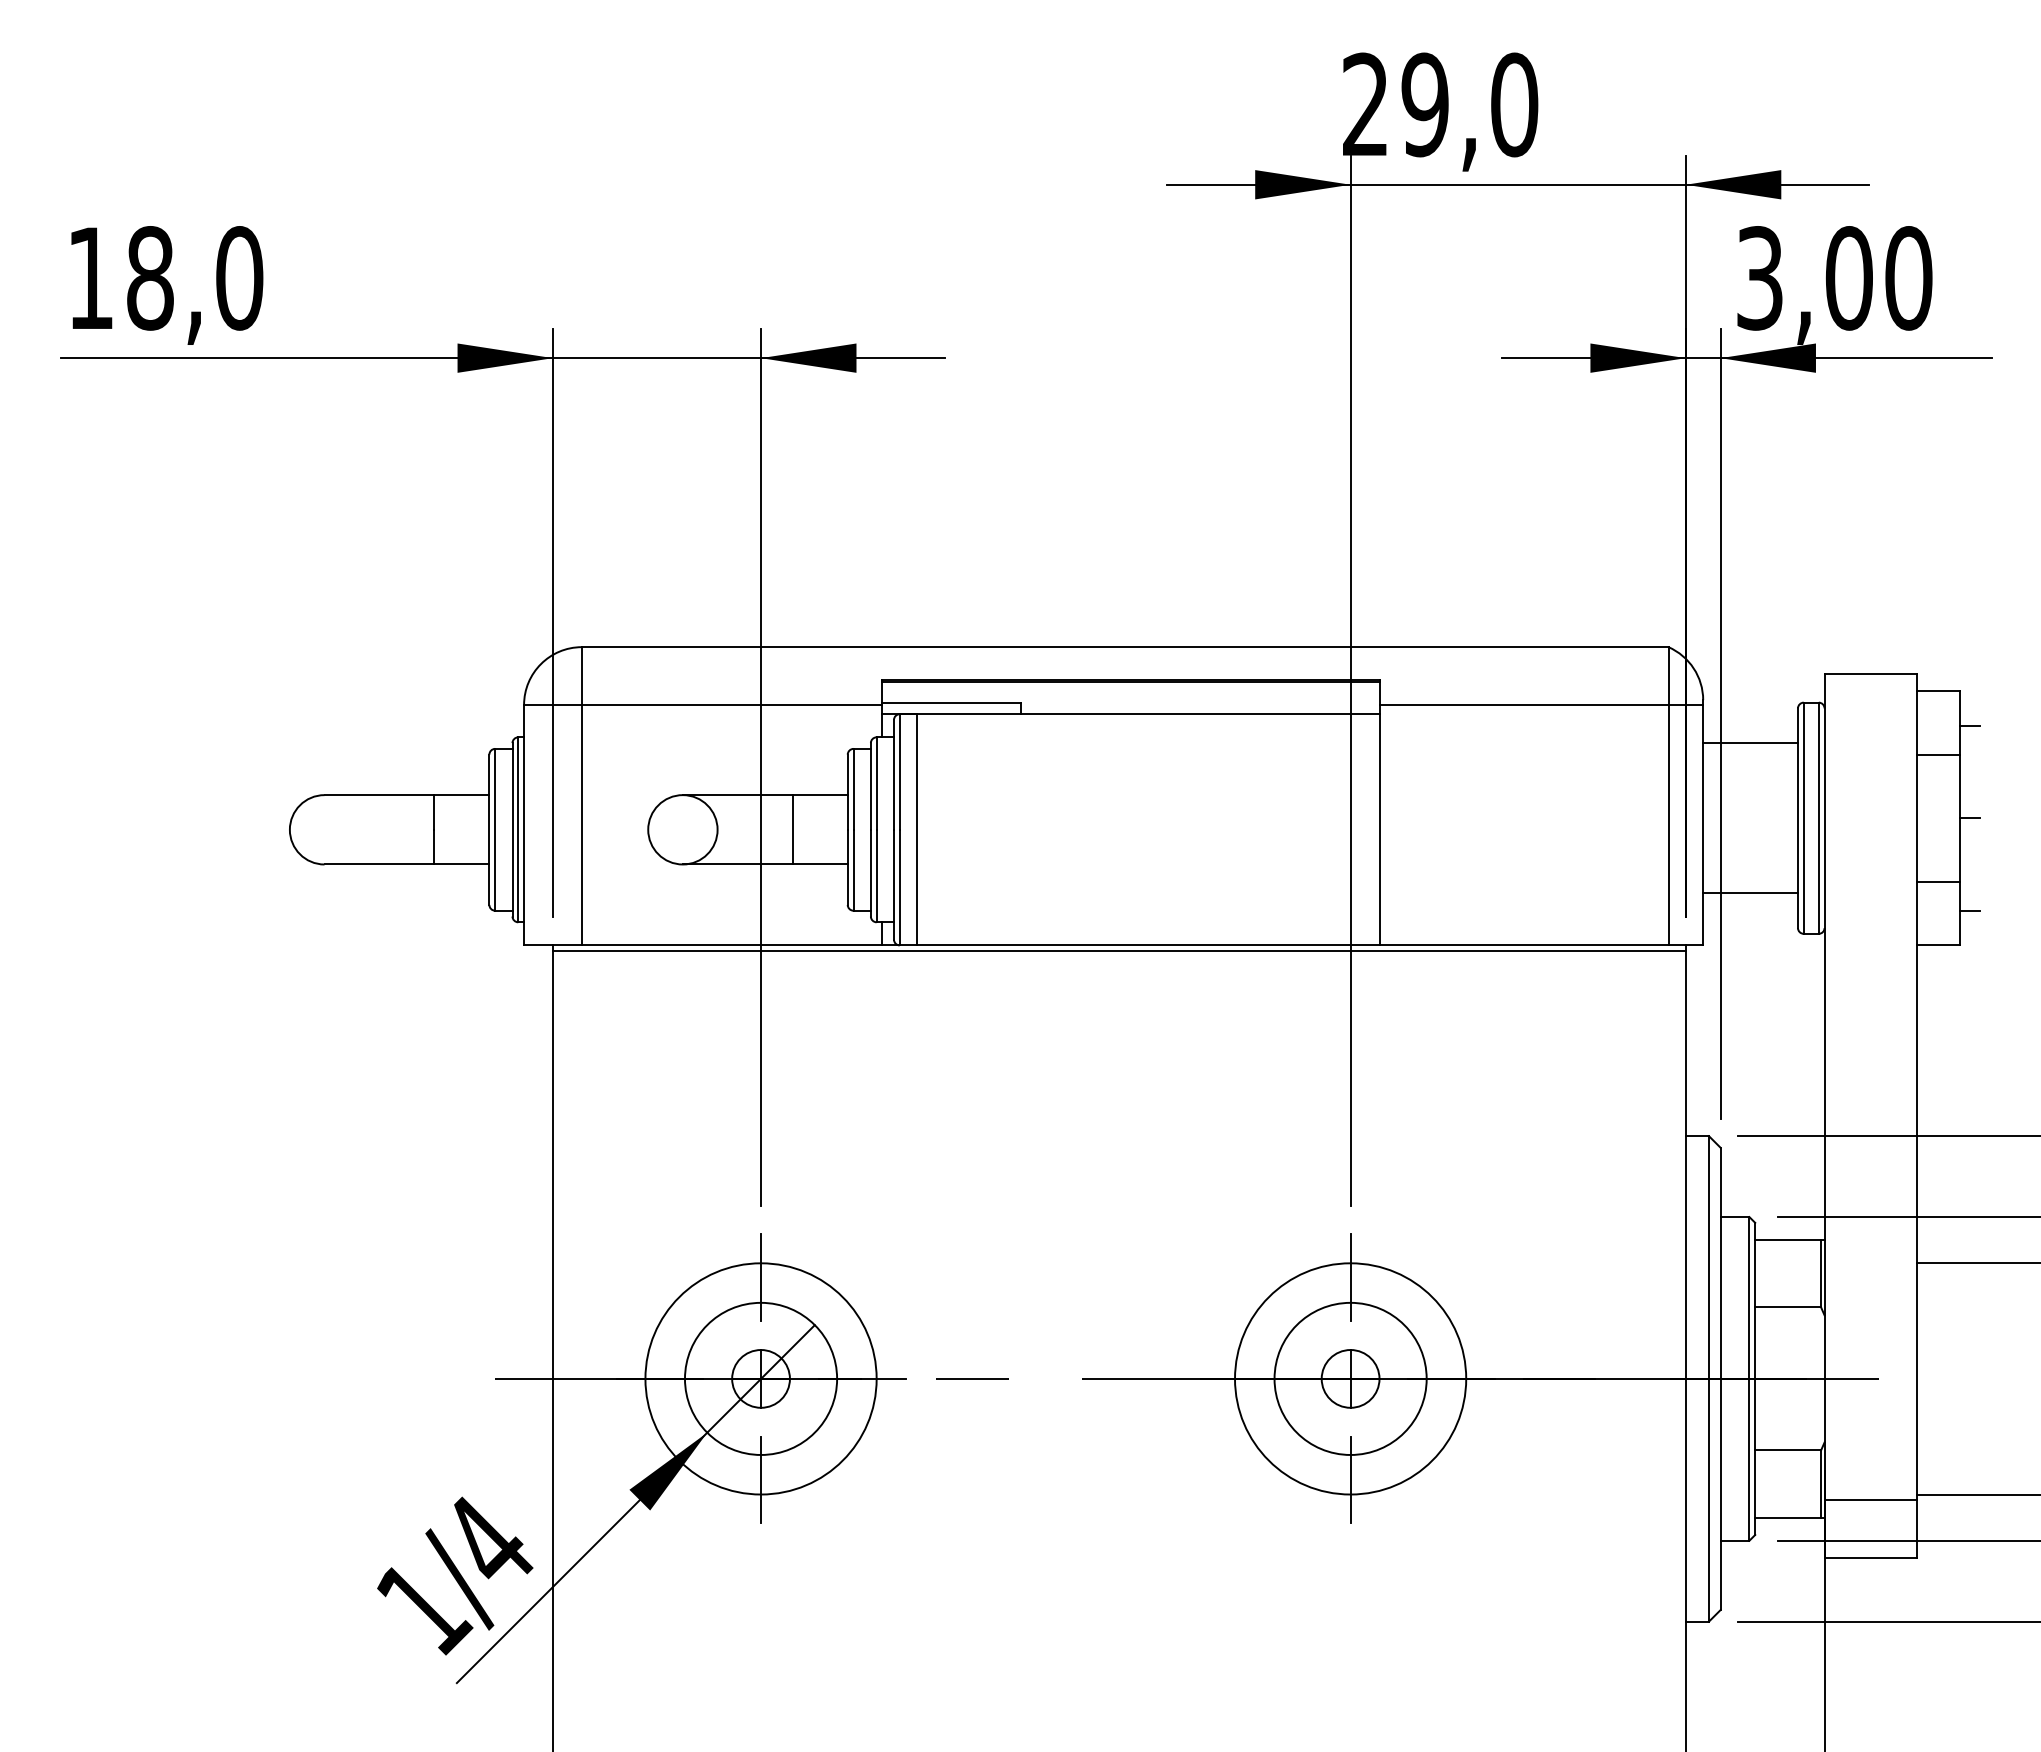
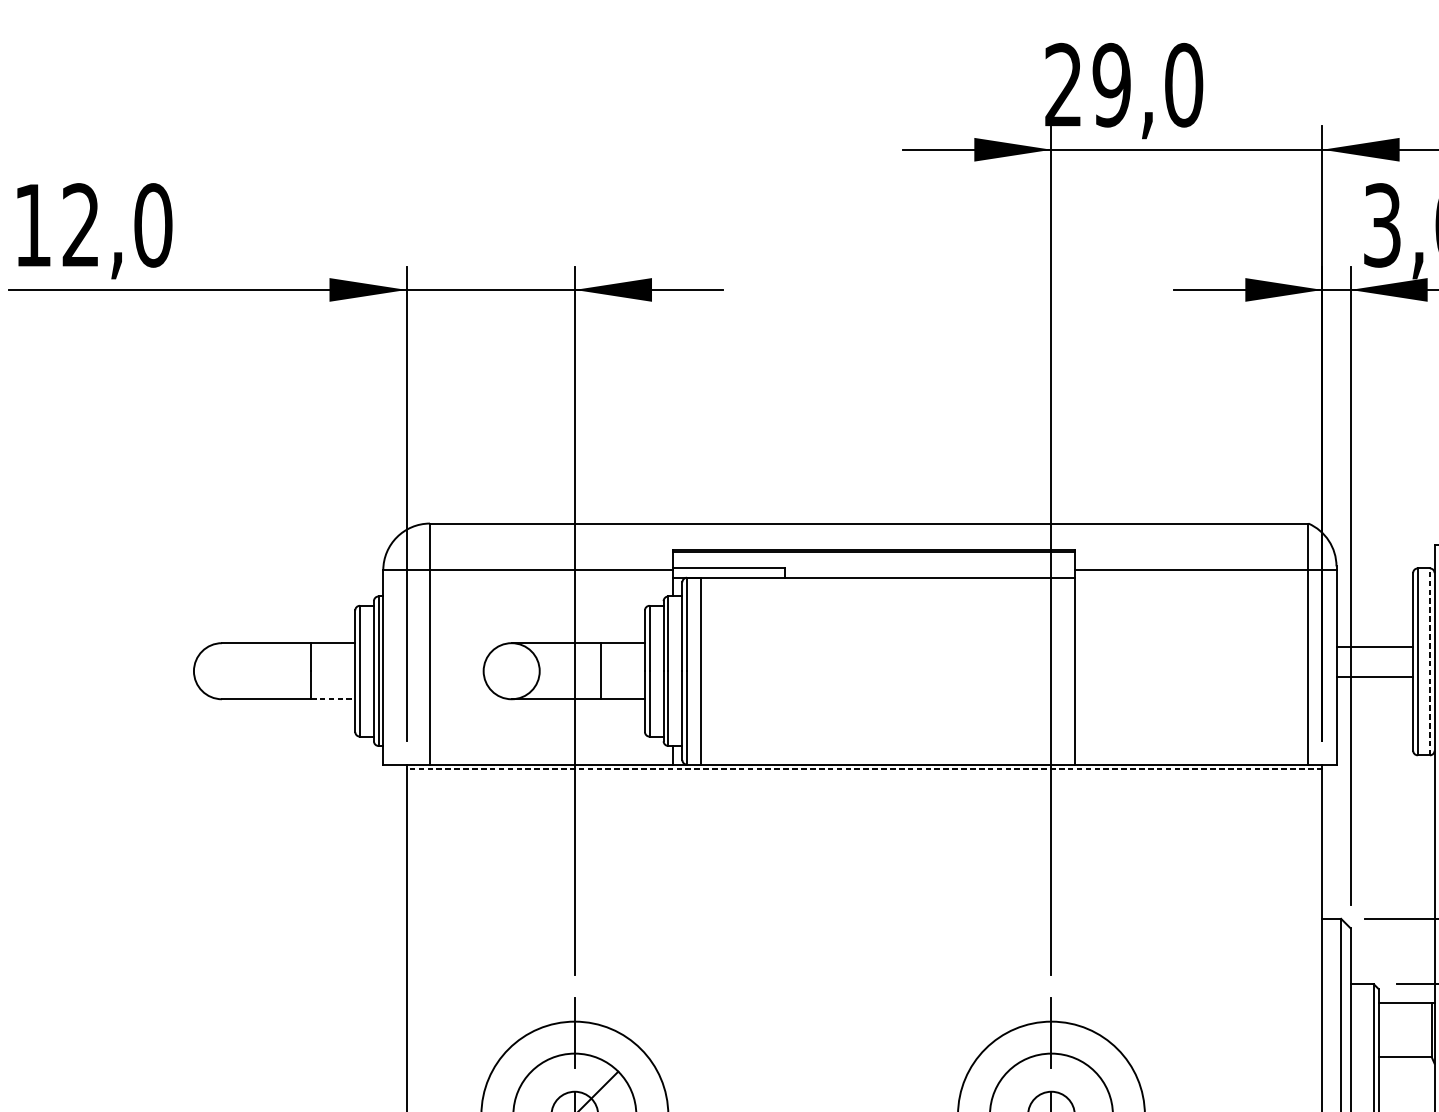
text: (150, 278) -> (81, 225), 18,0 -> 12,0
line: (1750, 743) -> (1374, 647), moved
line: (1818, 818) -> (1429, 662), solid -> dashed
line: (462, 864) -> (333, 699), solid -> dashed
line: (1750, 893) -> (1374, 677), moved
line: (1118, 951) -> (863, 769), solid -> dashed

